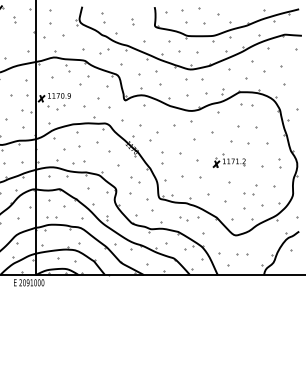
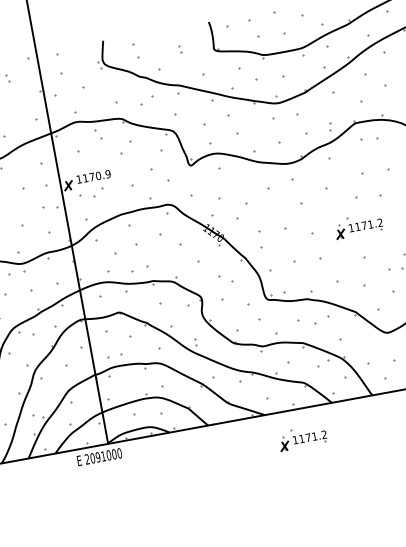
part: (183, 218) -> (307, 322), size x1.6
part: (165, 294) -> (301, 437), added

